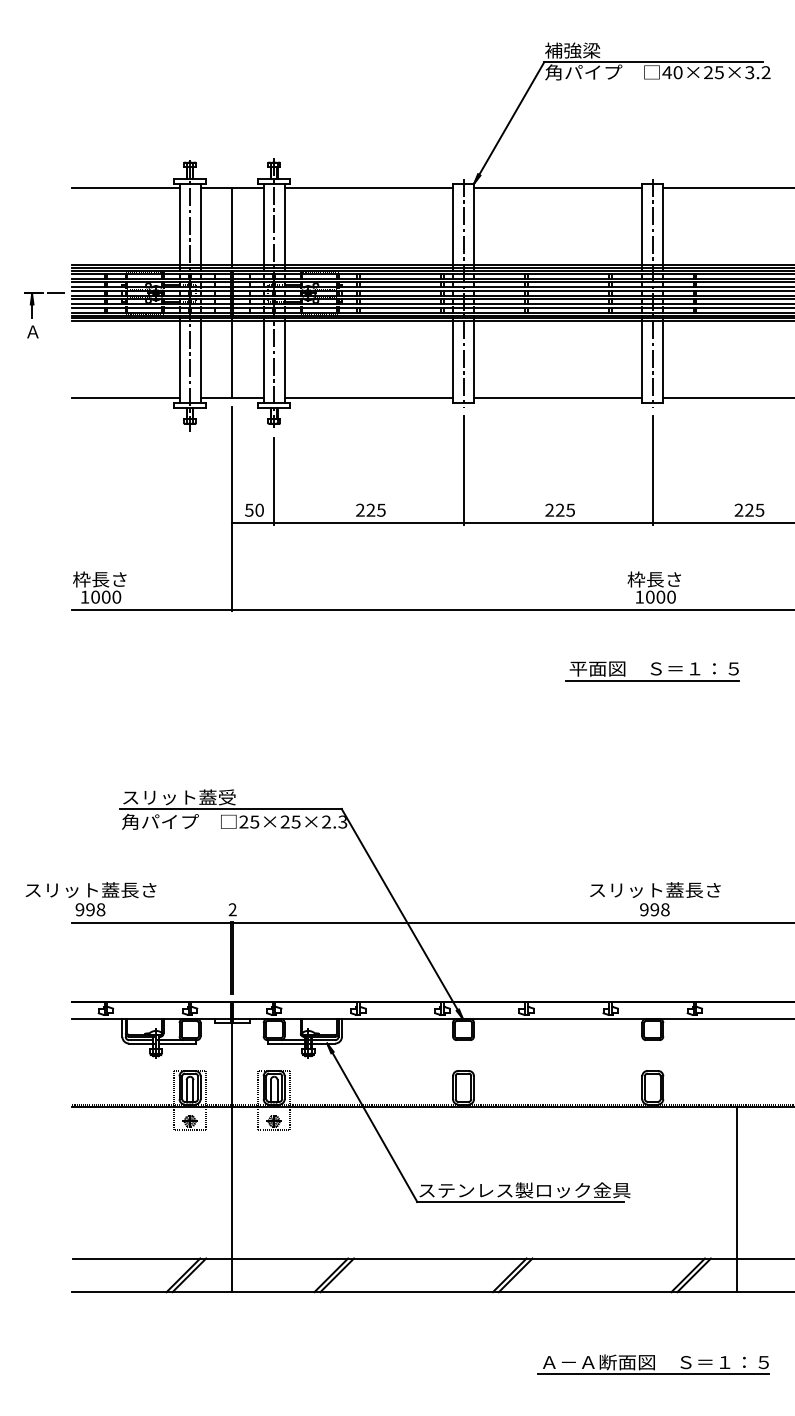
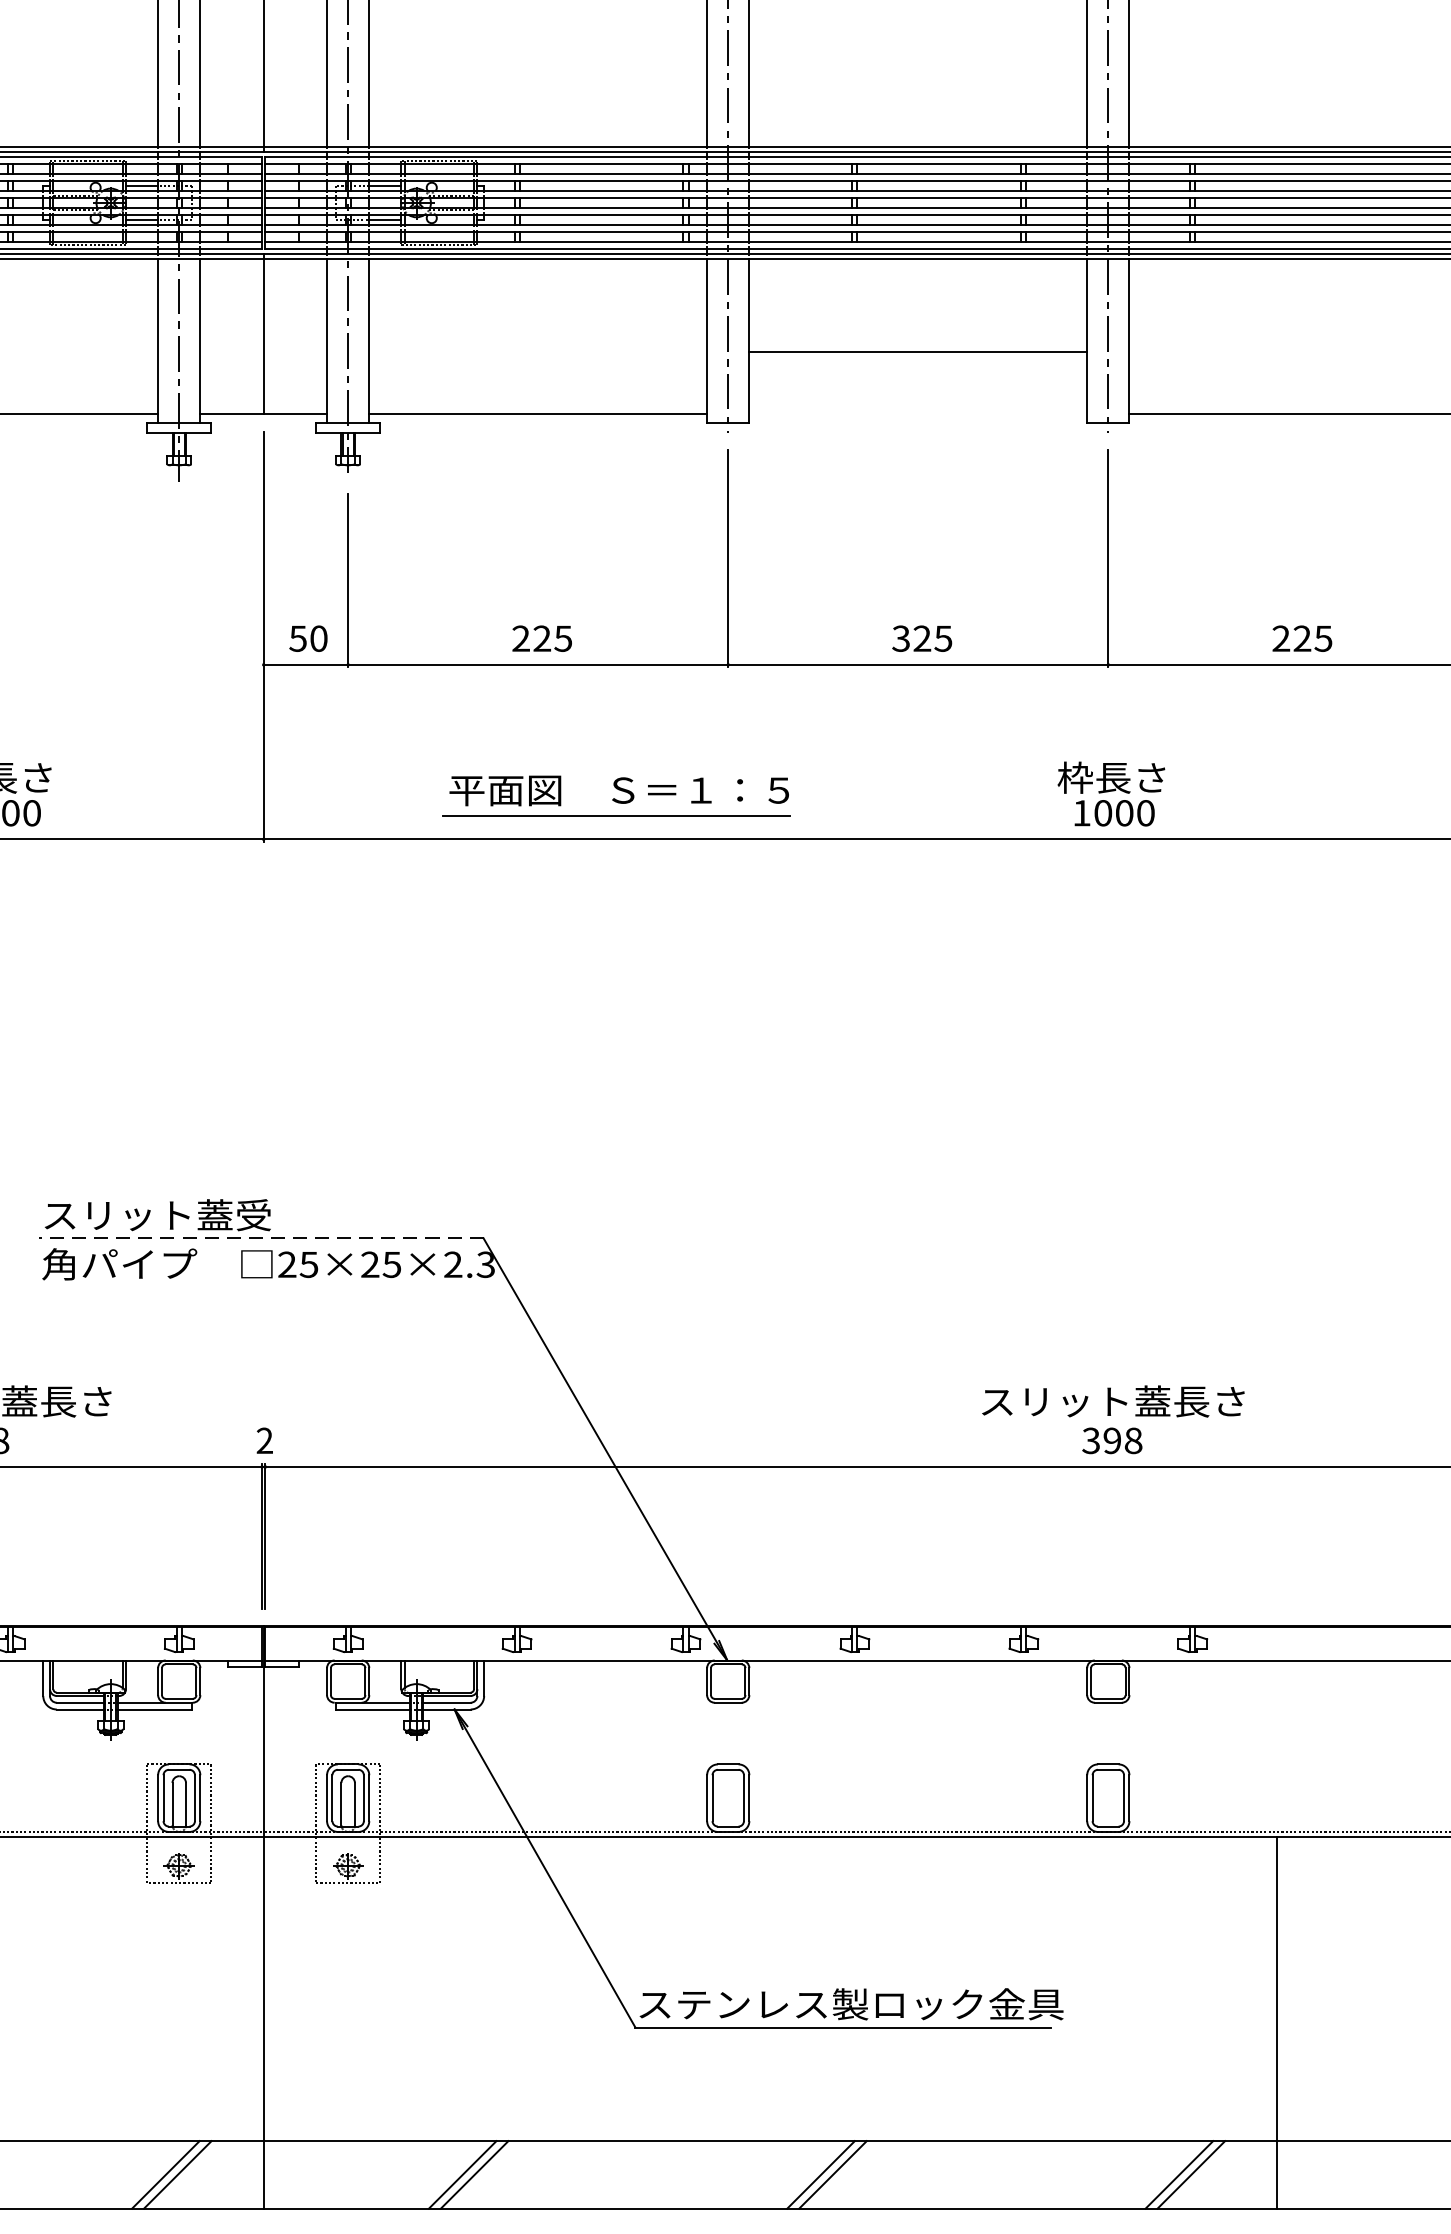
line: (558, 398) -> (918, 352), moved
text: (549, 510) -> (900, 639), 225 -> 325
part: (652, 671) -> (615, 795), moved
line: (231, 808) -> (262, 1237), solid -> dashed
text: (644, 909) -> (1091, 1440), 998 -> 398

